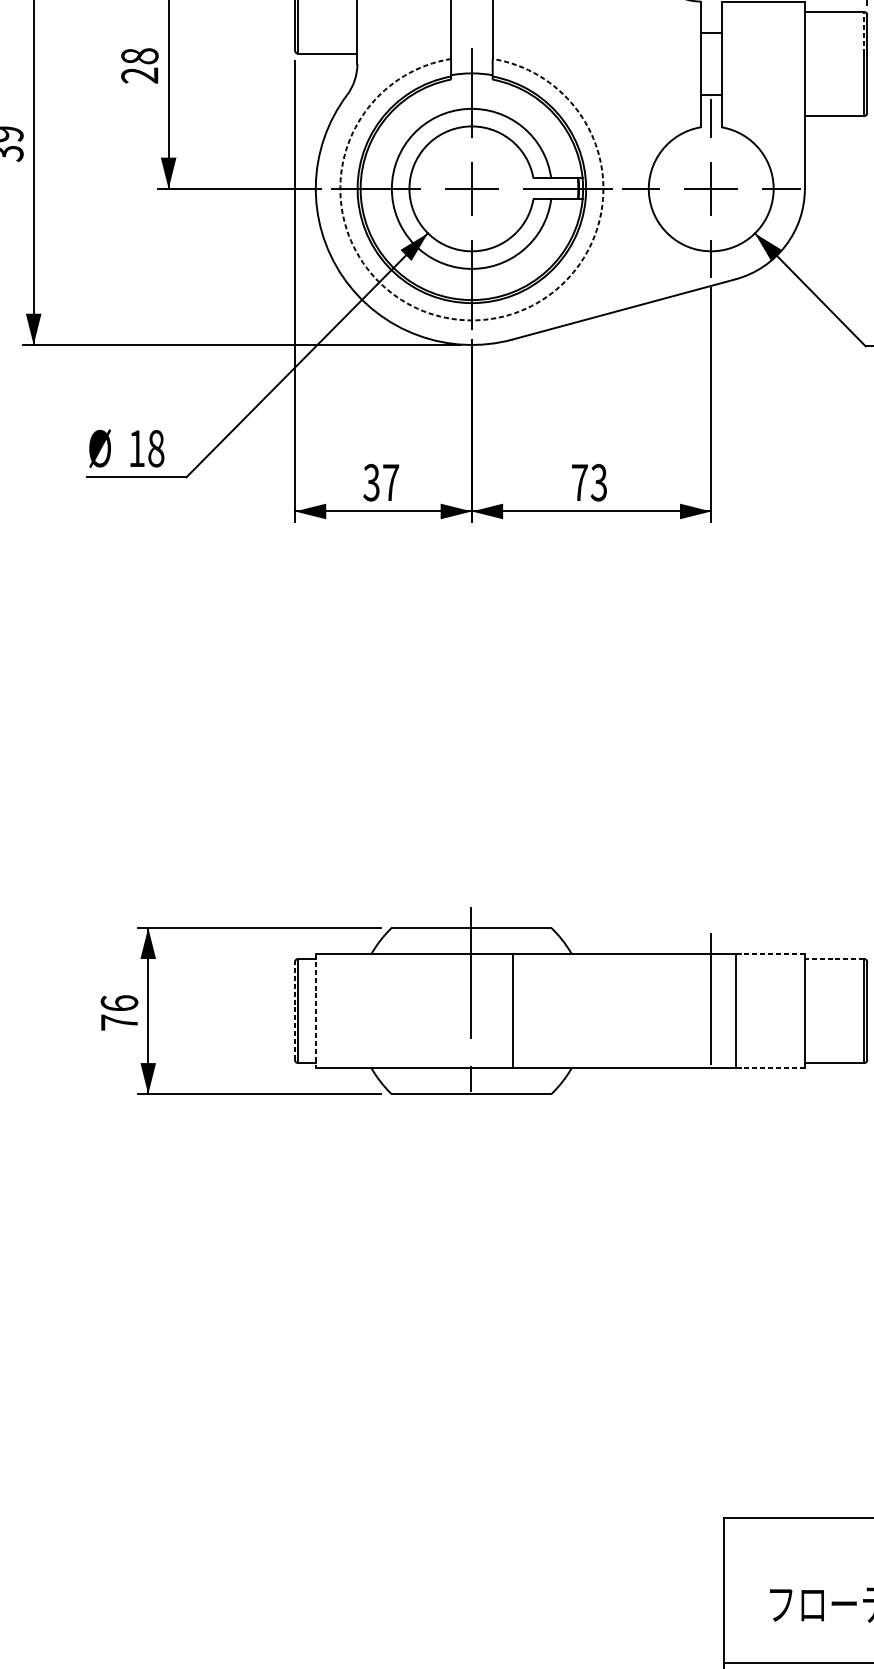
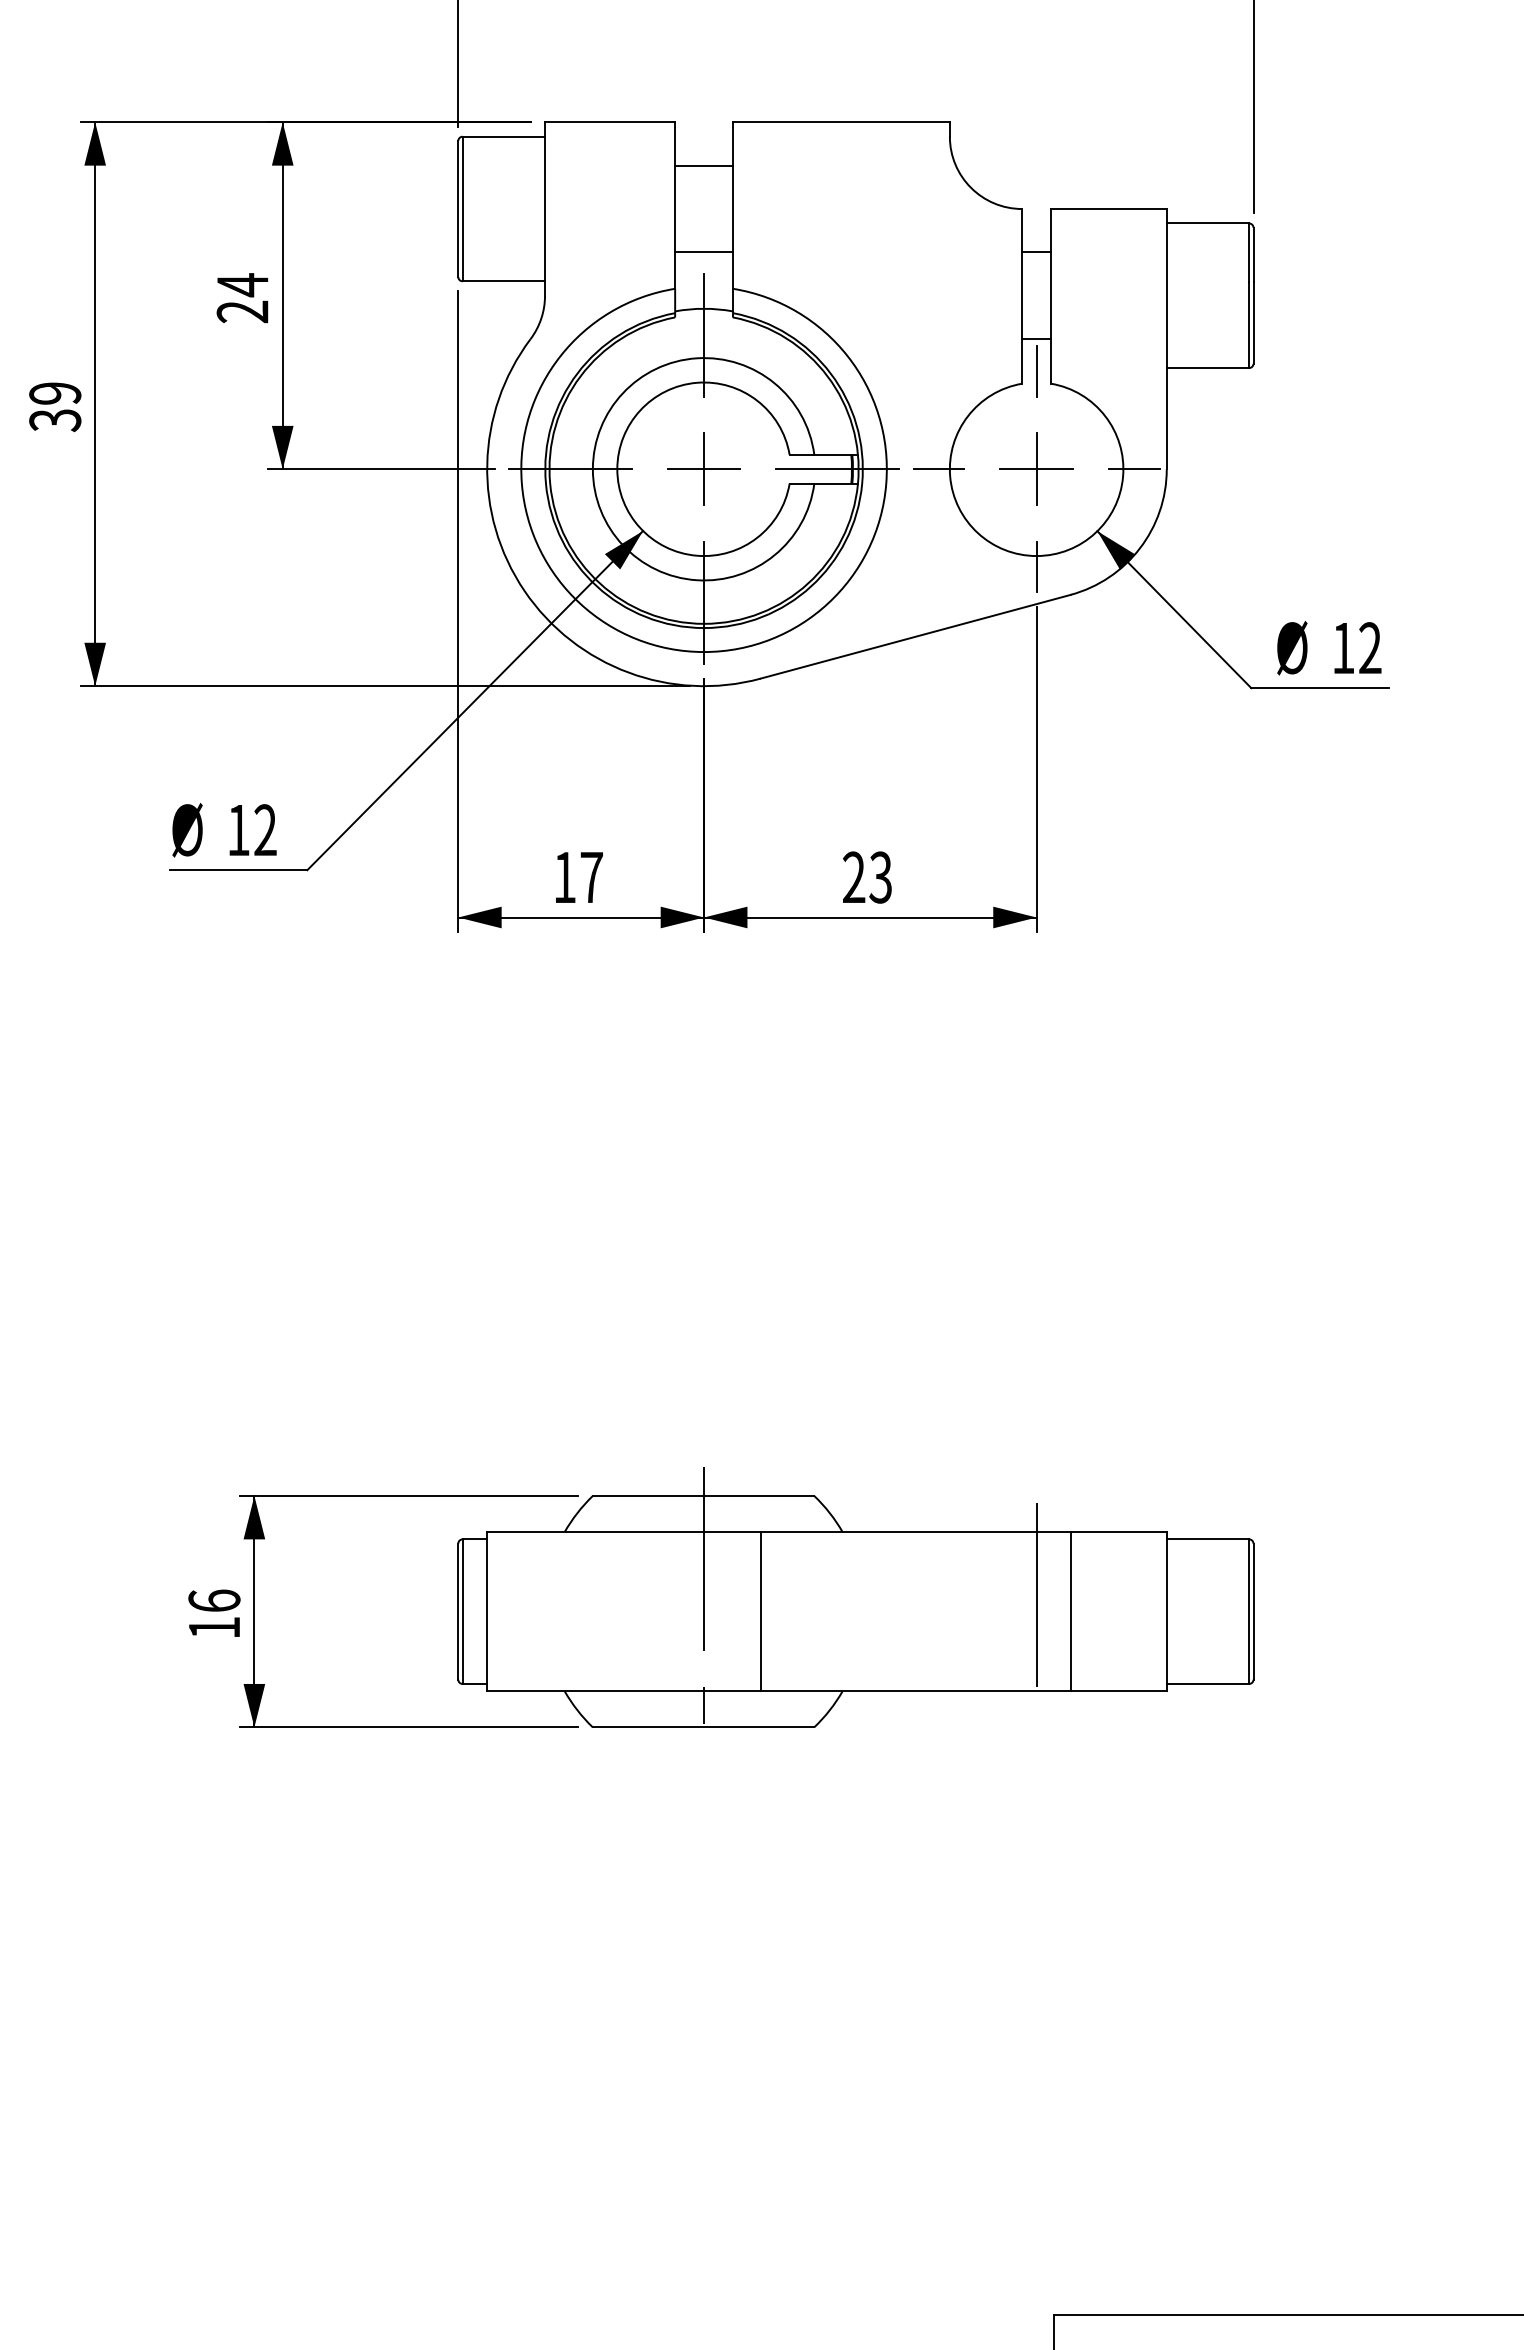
line: (471, 32) -> (703, 252), added
line: (864, 32) -> (1249, 252), dashed -> solid
text: (139, 56) -> (242, 285), 28 -> 24
arc: (472, 320) -> (704, 652), dashed -> solid
text: (156, 448) -> (265, 830), 18 -> 12
text: (580, 481) -> (854, 876), 73 -> 23
text: (371, 482) -> (564, 877), 37 -> 17
line: (770, 954) -> (1118, 1532), dashed -> solid
line: (834, 959) -> (1207, 1539), dashed -> solid
line: (295, 1010) -> (458, 1611), dashed -> solid
line: (316, 1010) -> (487, 1611), dashed -> solid
text: (119, 1022) -> (214, 1627), 76 -> 16
line: (770, 1068) -> (1118, 1691), dashed -> solid

